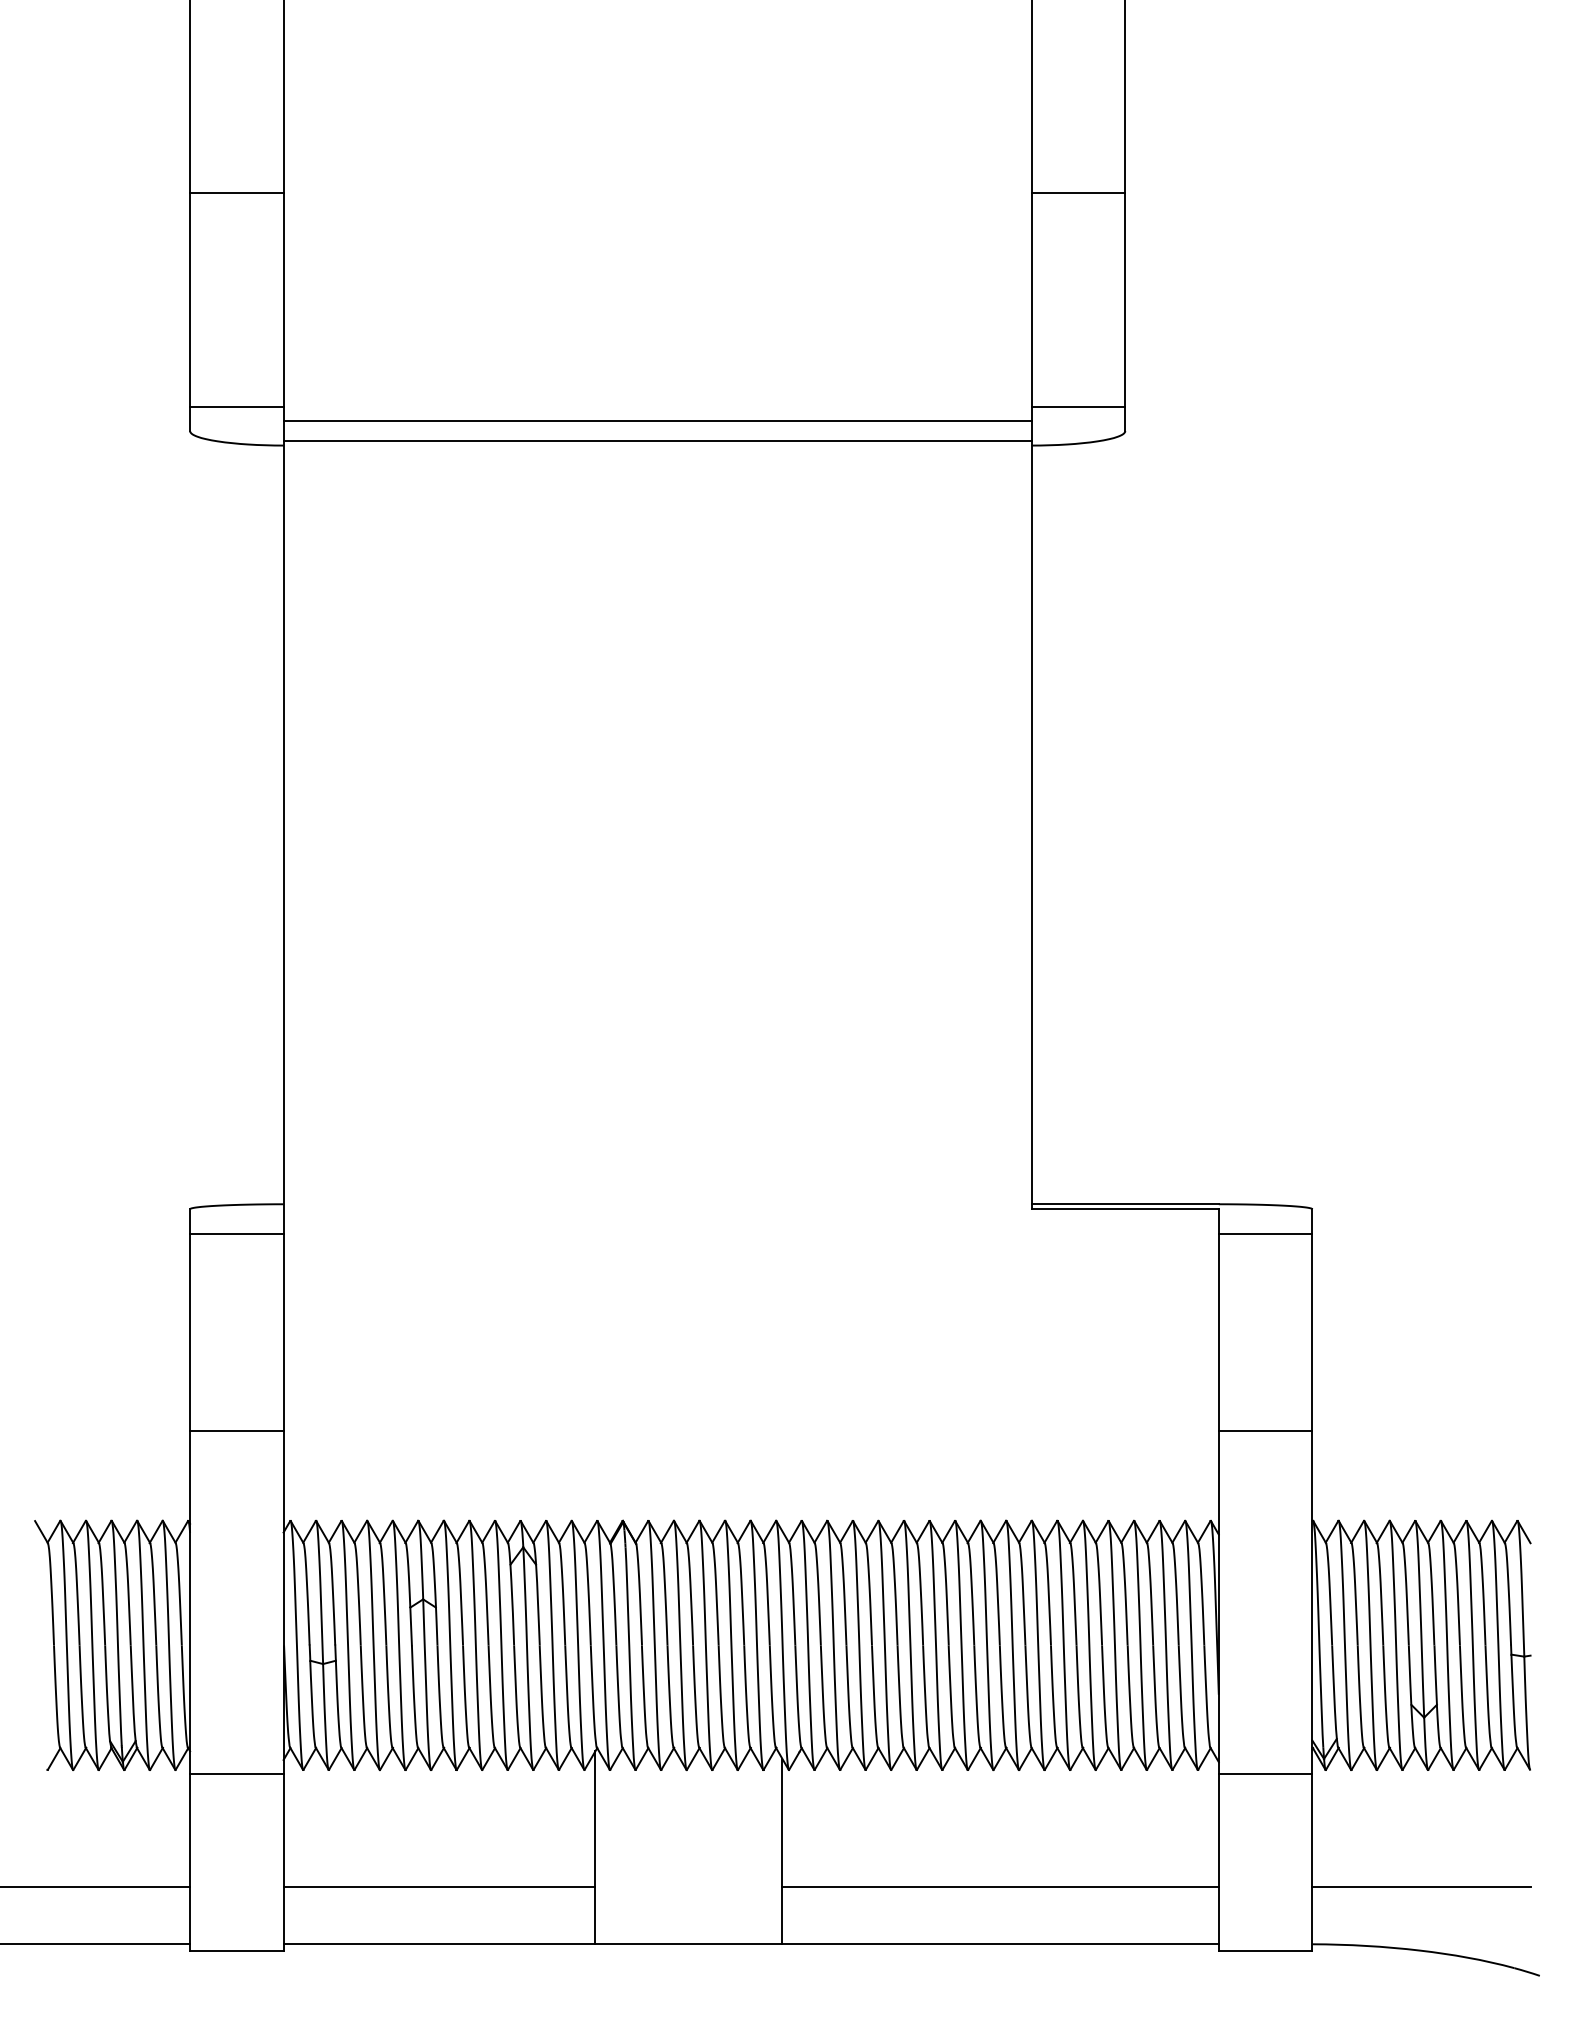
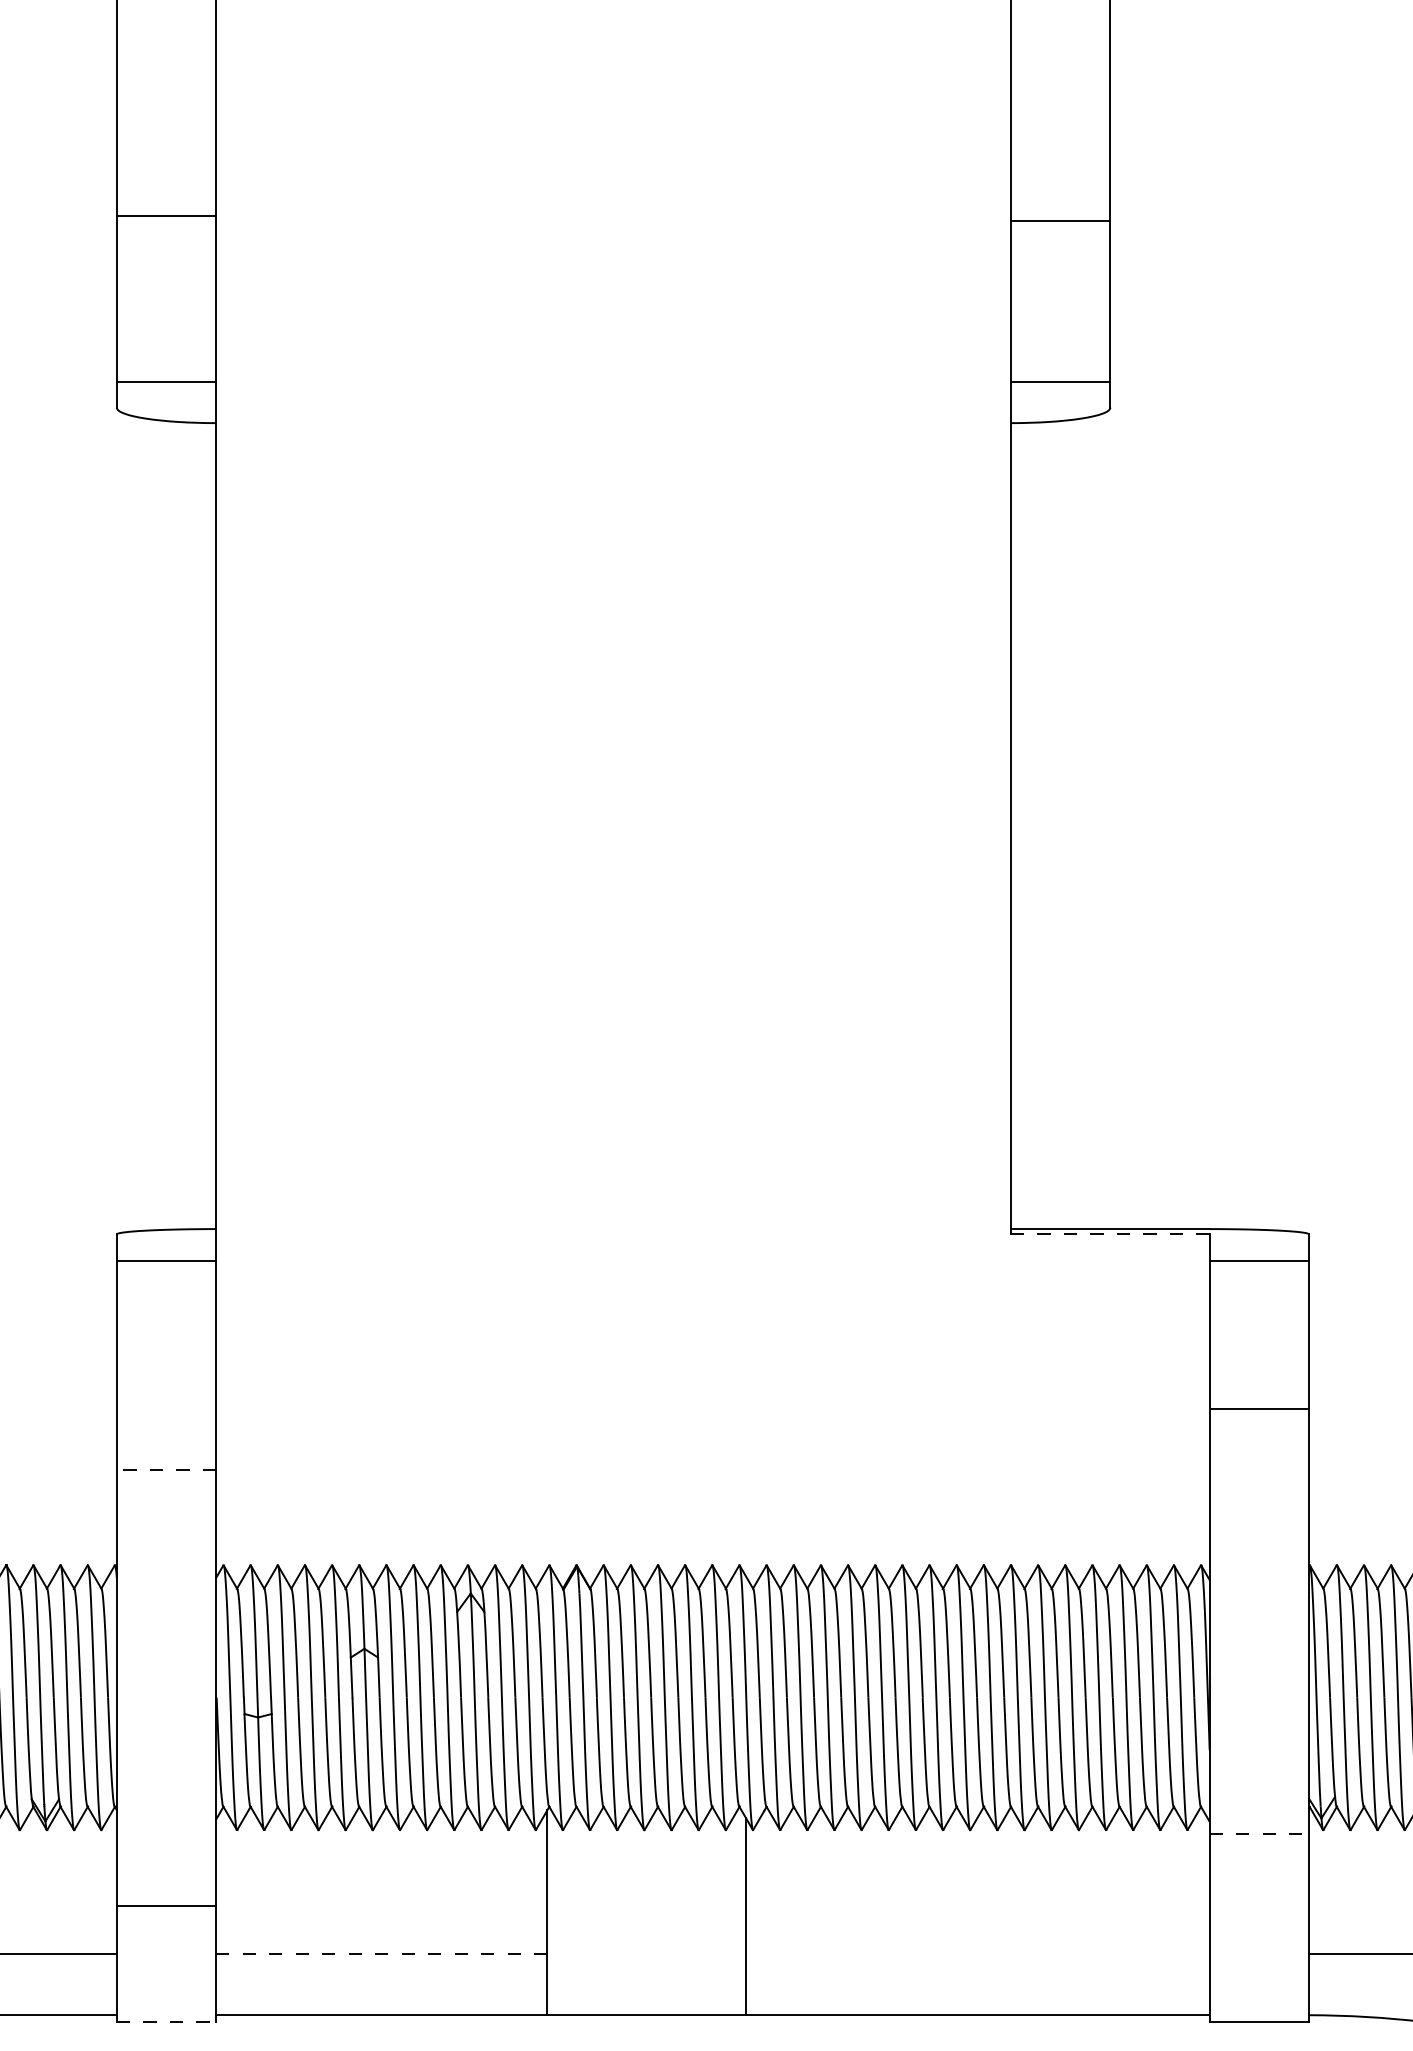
line: (236, 193) -> (166, 215), moved
line: (1078, 193) -> (1060, 221), moved
line: (657, 421) -> (613, 397), removed
line: (657, 440) -> (613, 417), removed
line: (1125, 1209) -> (1110, 1234), solid -> dashed
line: (236, 1431) -> (166, 1470), solid -> dashed
line: (1265, 1431) -> (1259, 1408), moved
line: (236, 1773) -> (166, 1906), moved
line: (1265, 1773) -> (1259, 1833), solid -> dashed
line: (439, 1886) -> (381, 1953), solid -> dashed
line: (1000, 1886) -> (977, 1953), removed
line: (236, 1950) -> (166, 2021), solid -> dashed

